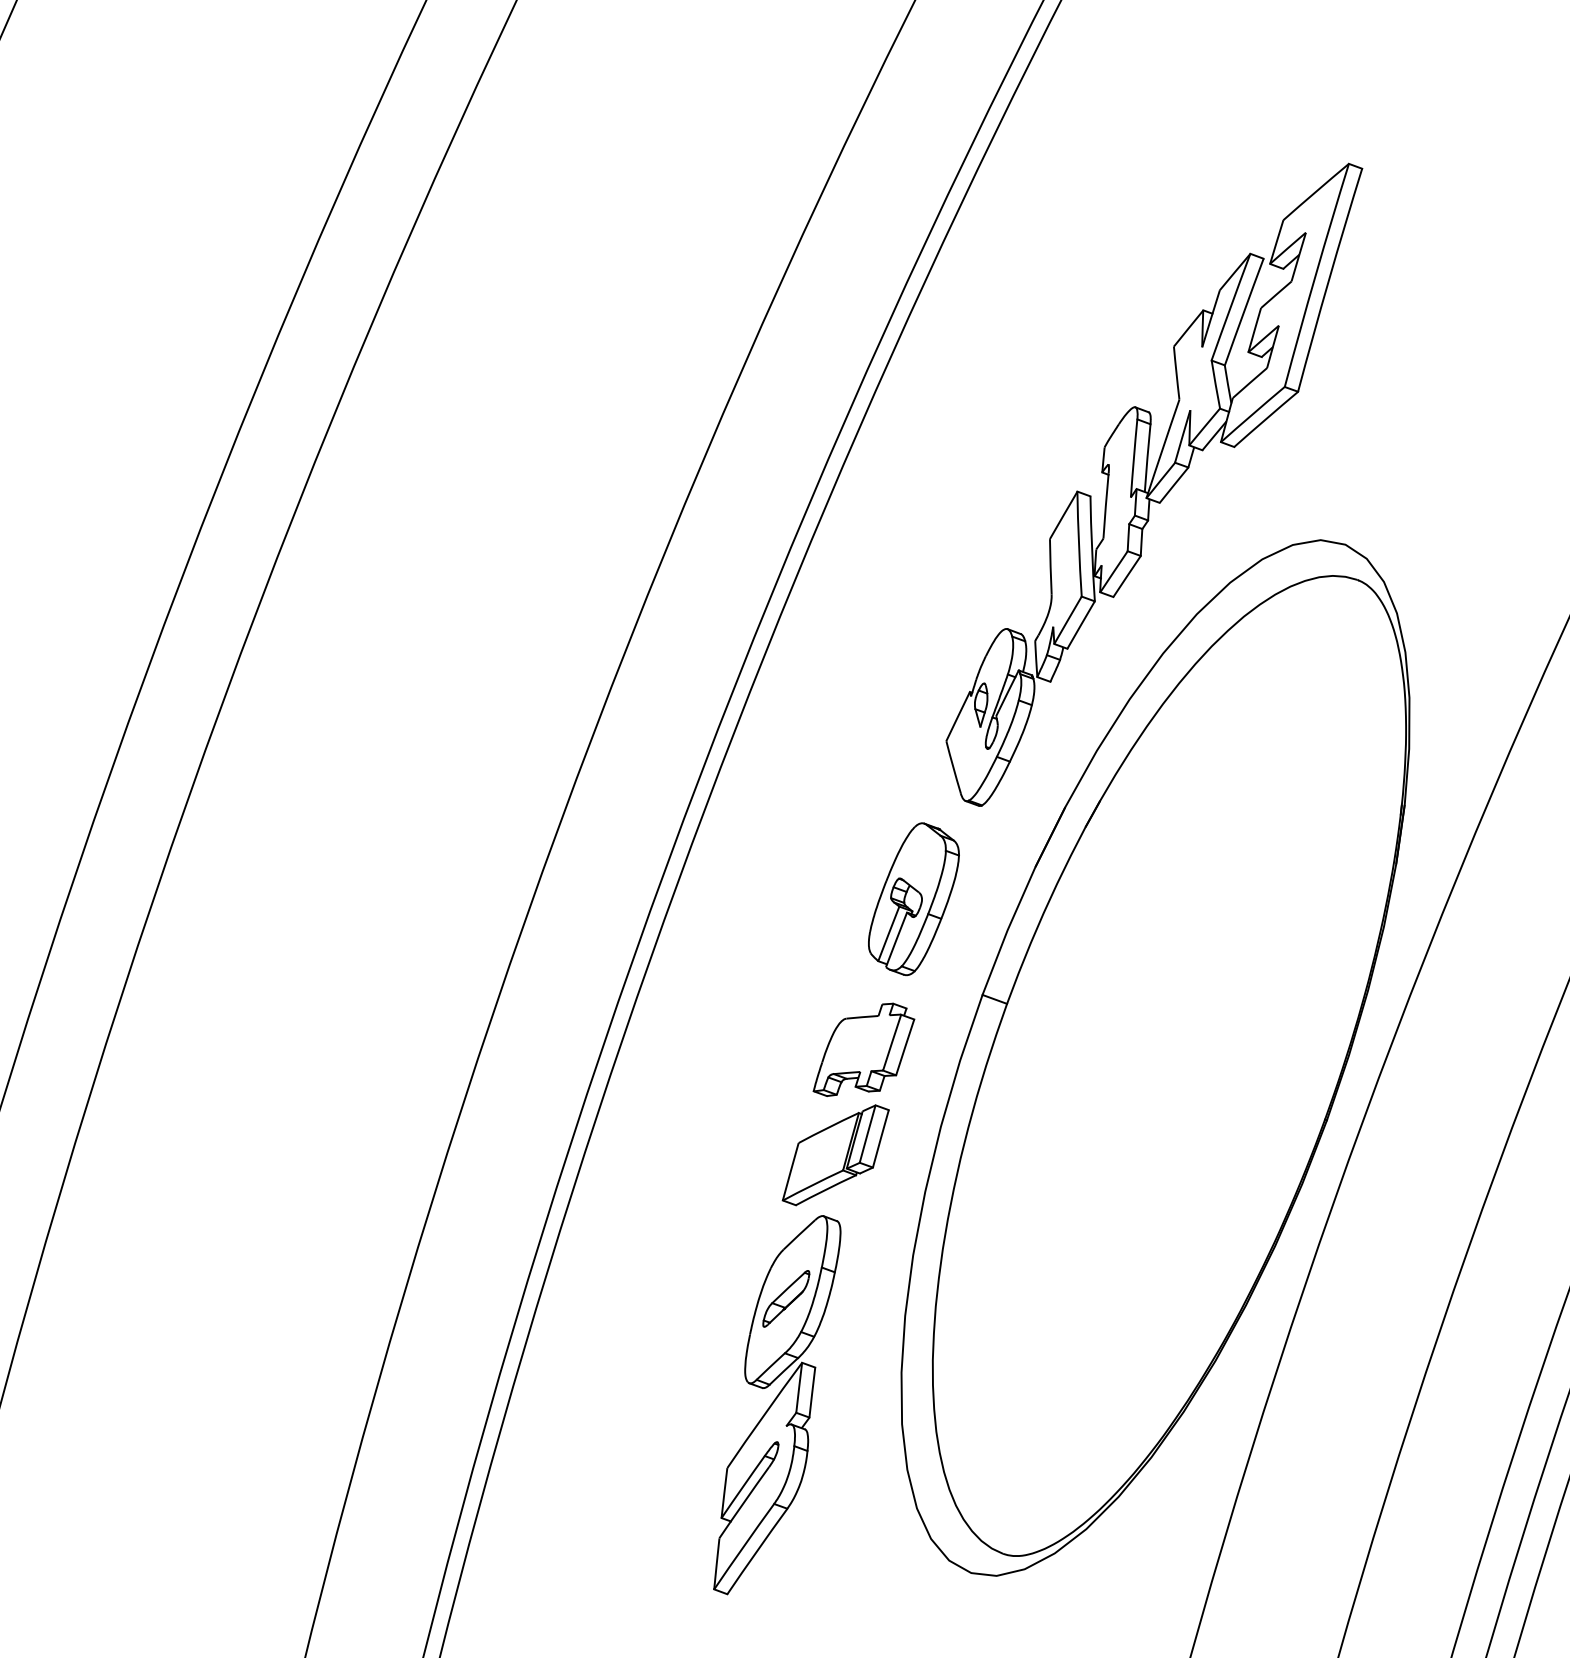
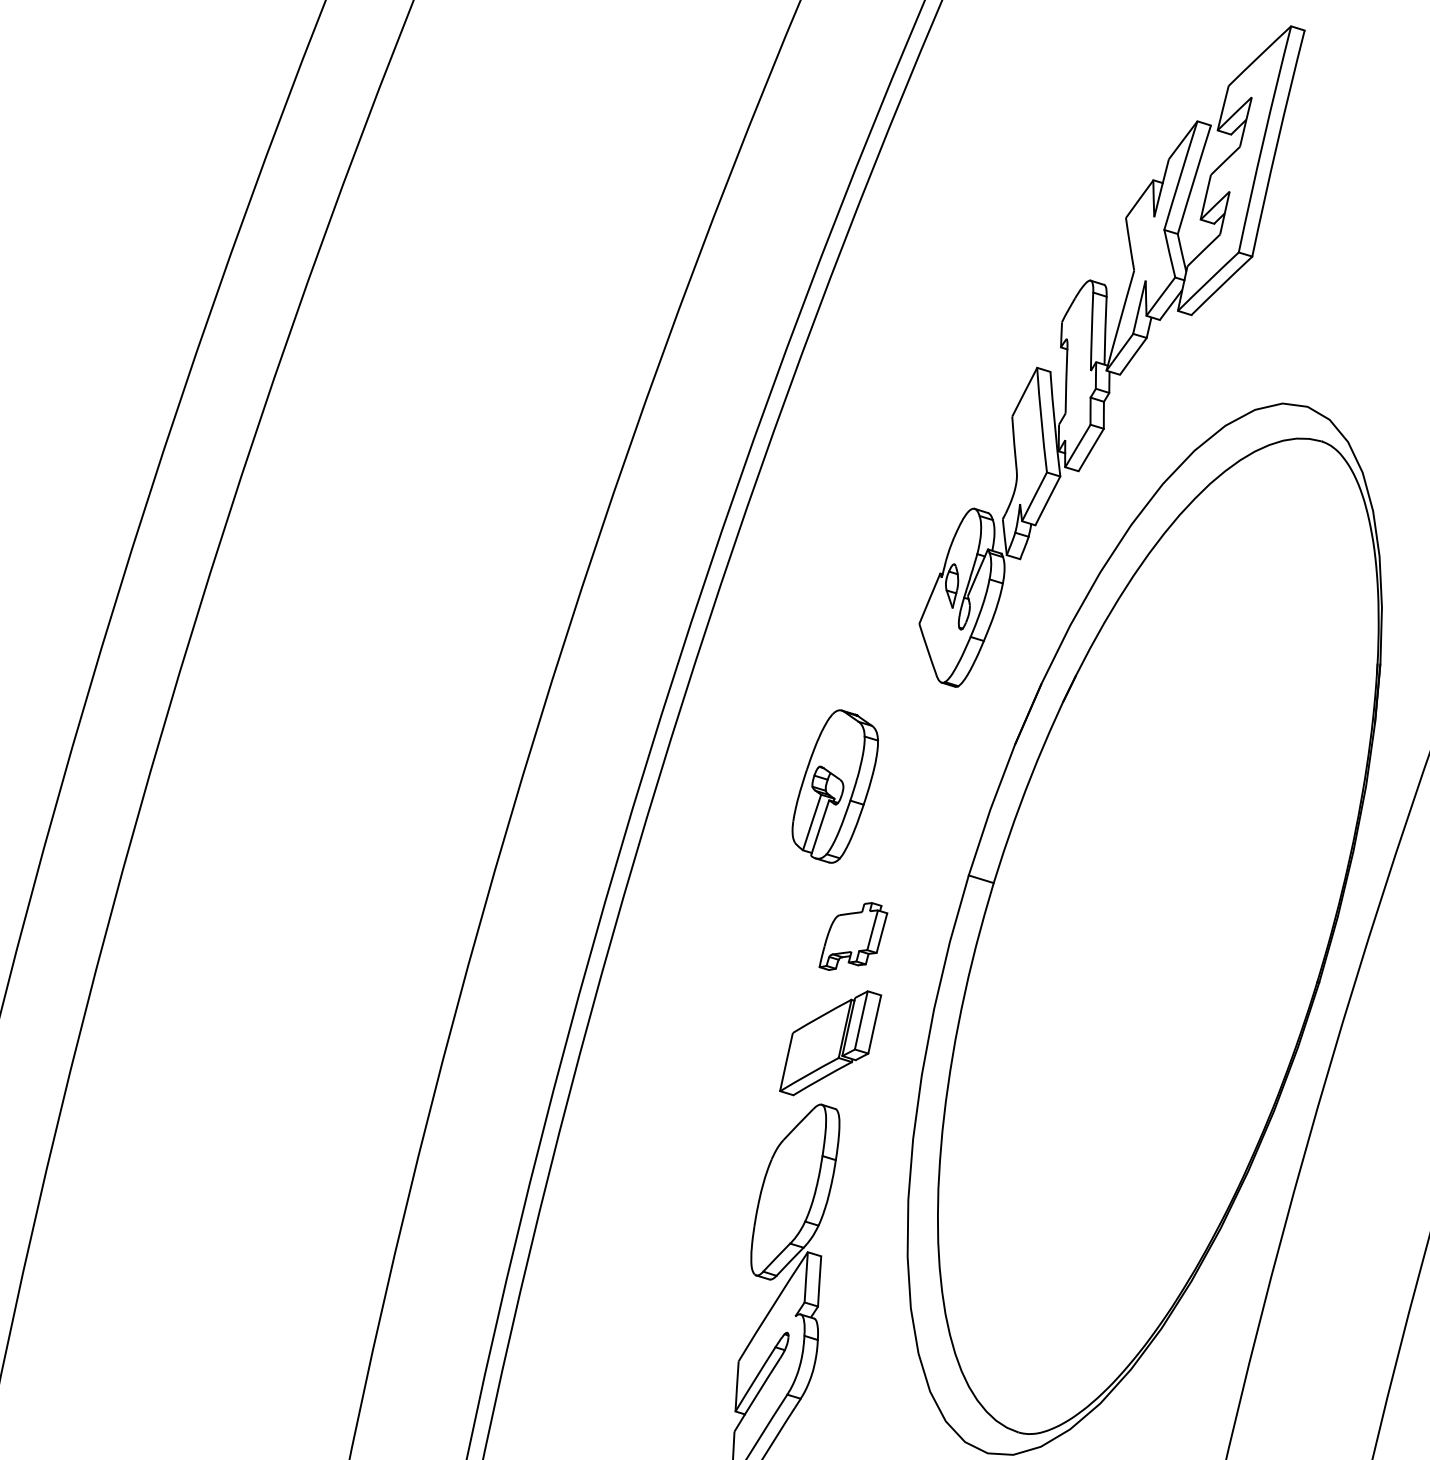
part: (913, 899) -> (834, 786), moved
part: (863, 1049) -> (852, 936), size x0.7
part: (786, 1298) -> (788, 1188), removed

